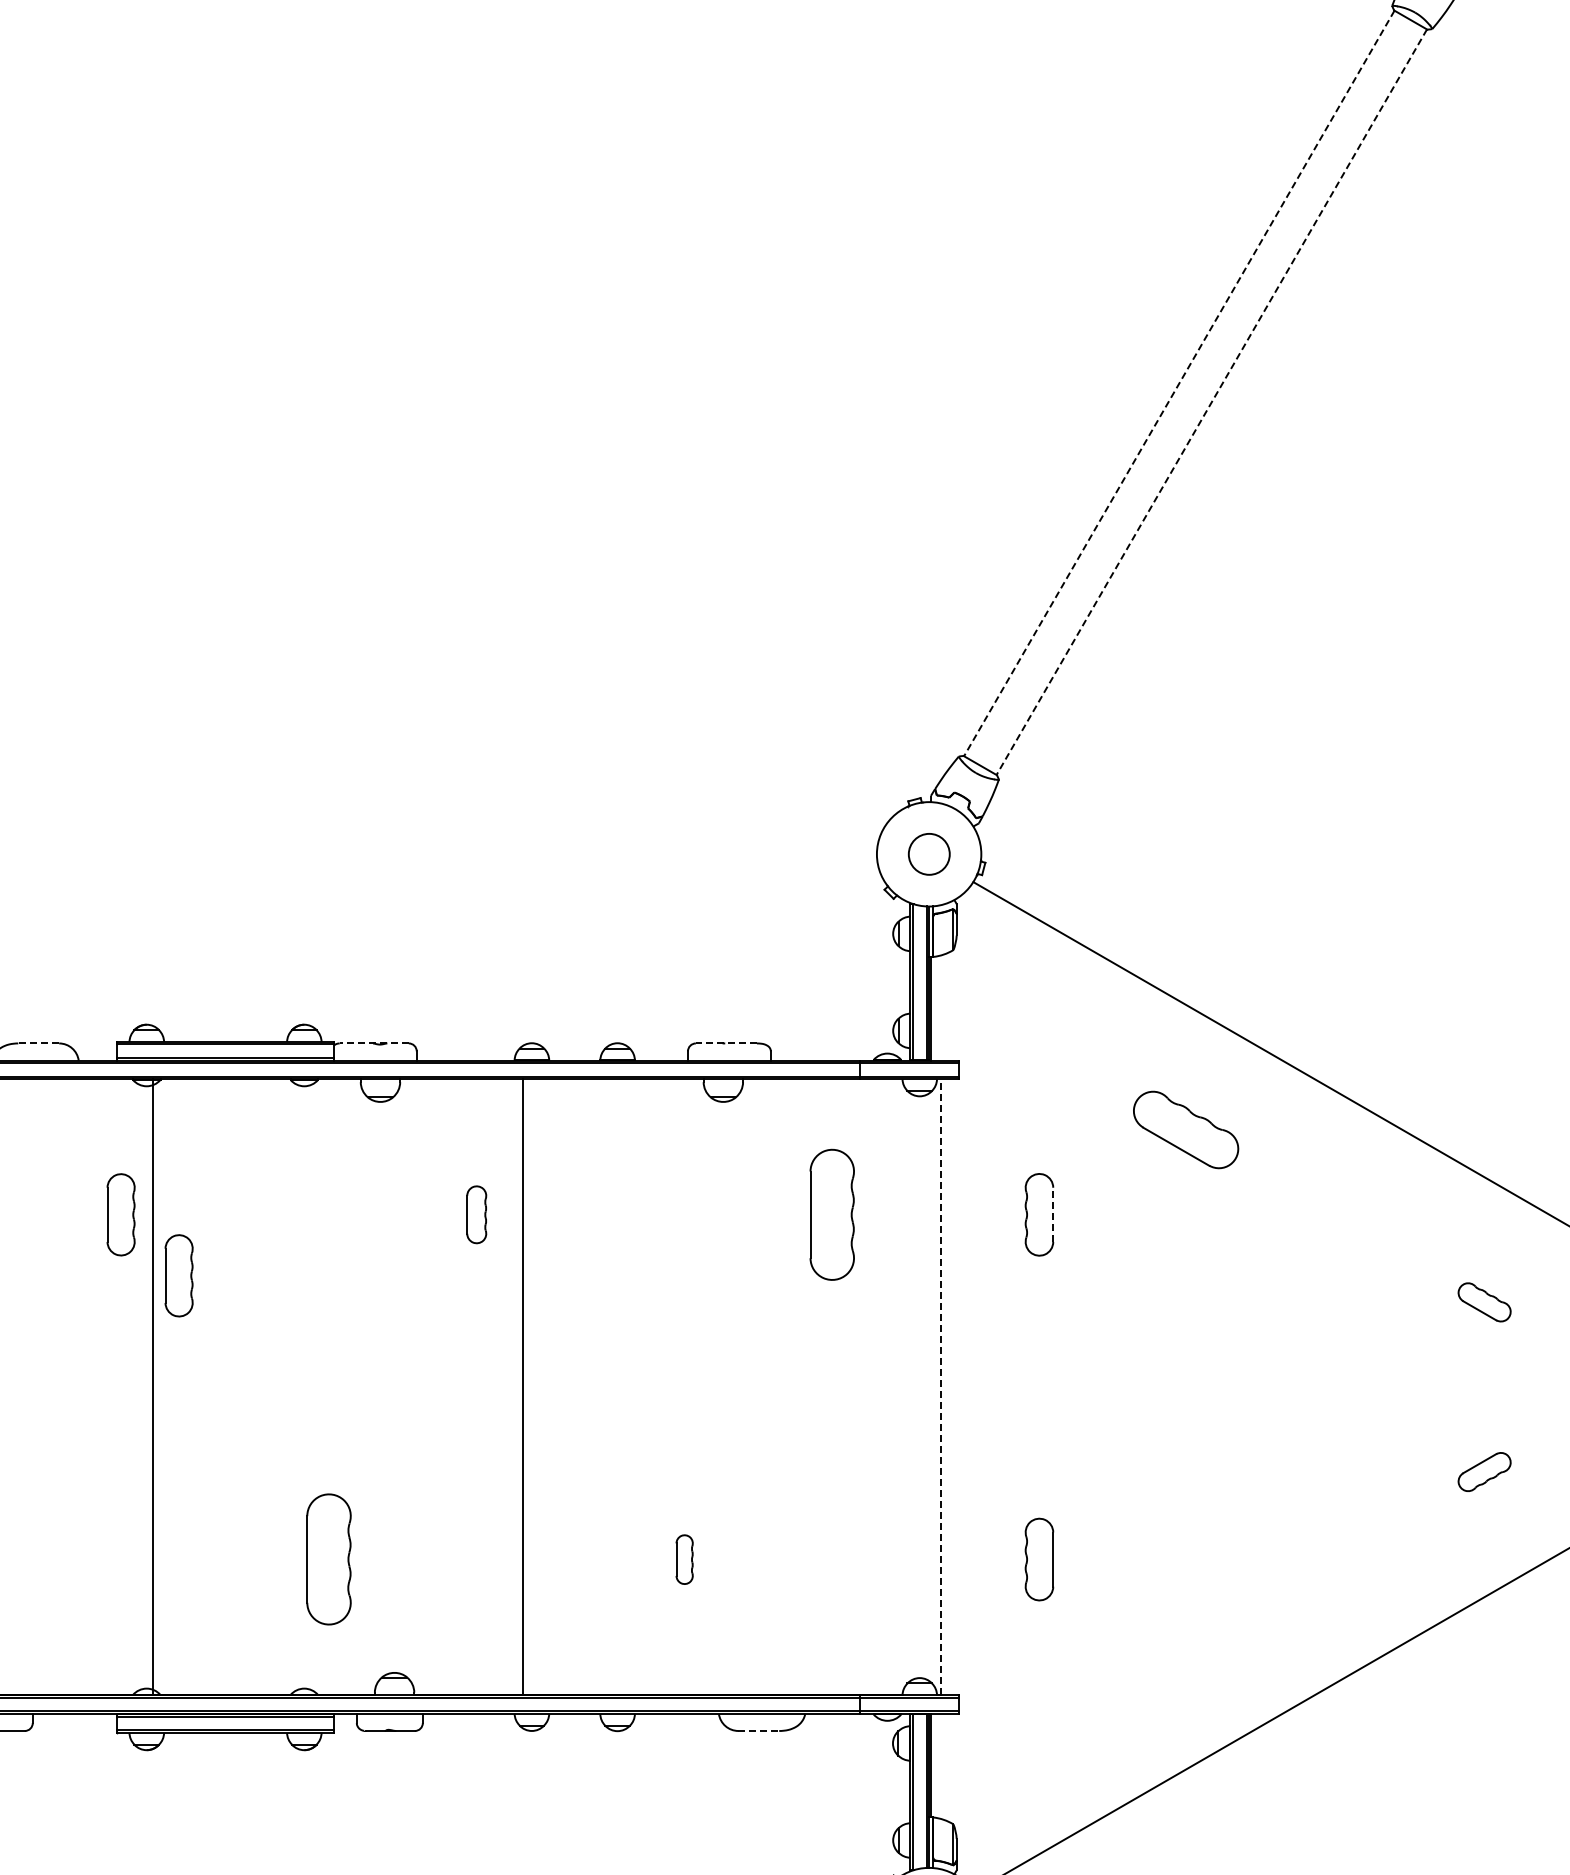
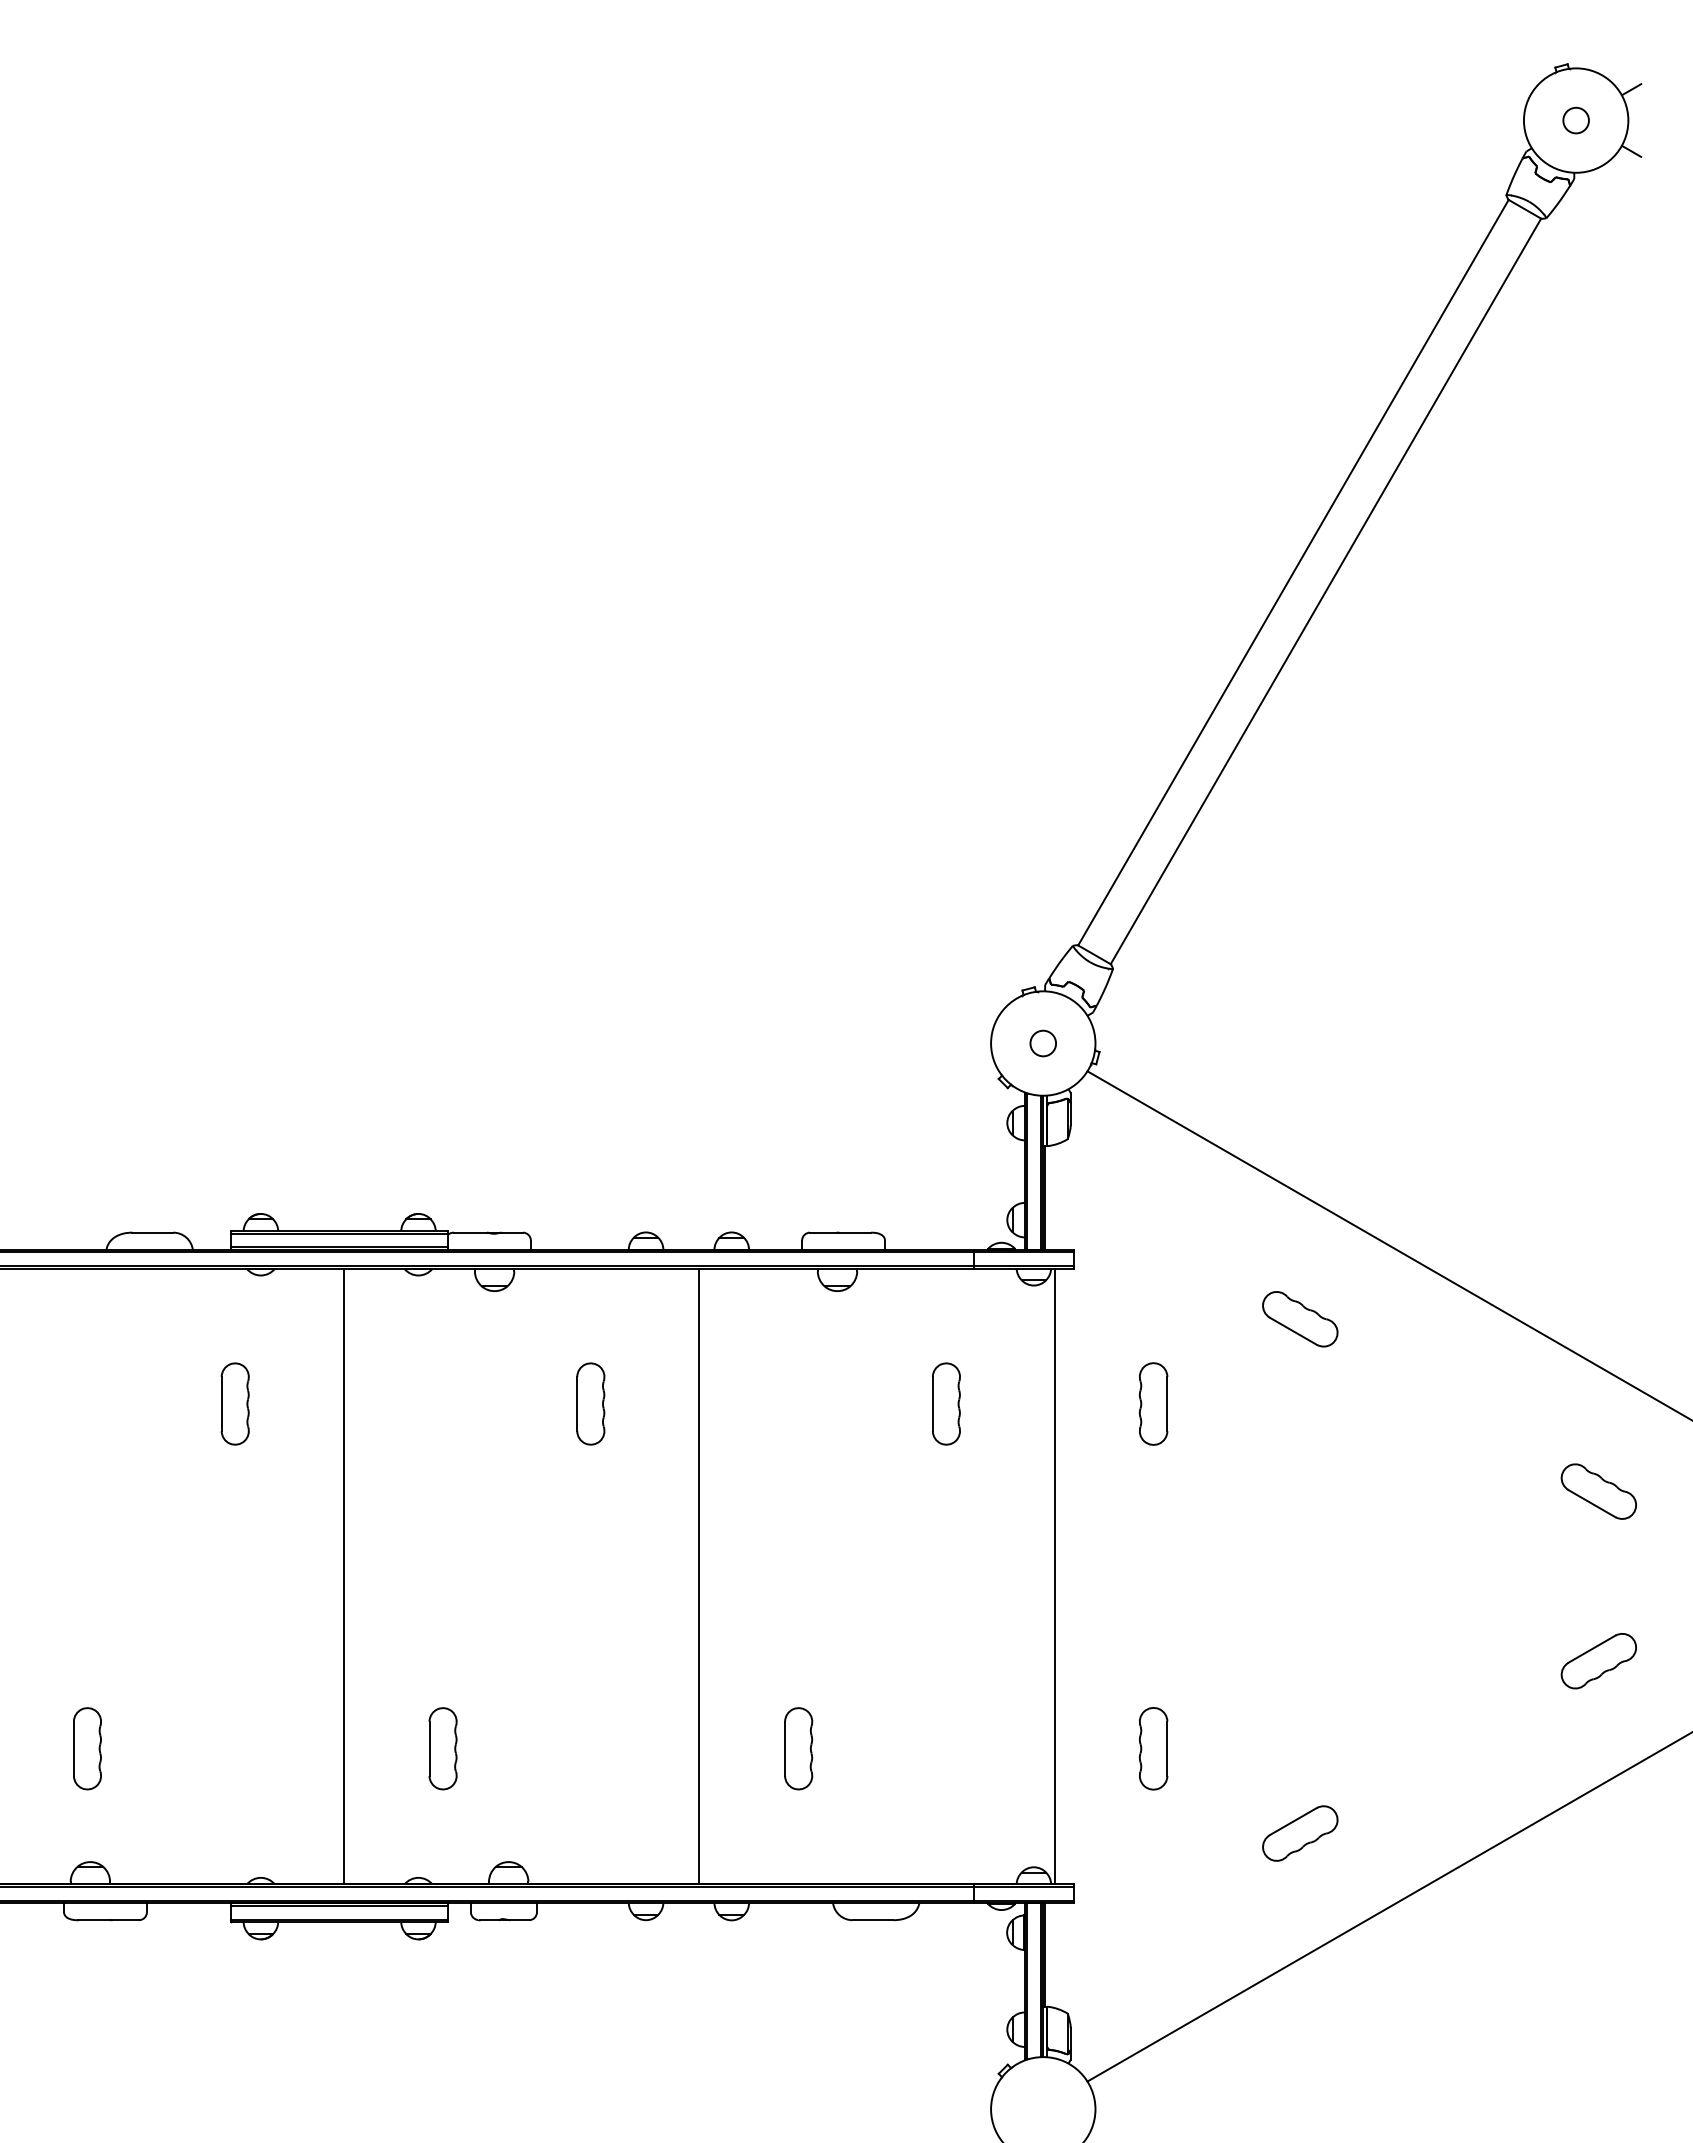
line: (1179, 384) -> (1293, 573), dashed -> solid
line: (1211, 402) -> (1325, 591), dashed -> solid
circle: (928, 854) -> (1042, 1043), size x0.62
line: (38, 1043) -> (152, 1232), dashed -> solid
line: (374, 1043) -> (488, 1232), dashed -> solid
line: (726, 1043) -> (840, 1232), dashed -> solid
part: (1186, 1130) -> (1300, 1319), size x0.71
part: (476, 1214) -> (590, 1403), size x1.43
part: (832, 1214) -> (946, 1403), size x0.62
line: (1053, 1214) -> (1167, 1403), dashed -> solid
part: (178, 1275) -> (292, 1464), removed
part: (1484, 1302) -> (1598, 1491), size x1.43
line: (153, 1387) -> (343, 1576), moved
line: (523, 1387) -> (699, 1576), moved
line: (940, 1387) -> (1054, 1576), dashed -> solid
part: (1484, 1472) -> (1598, 1661), size x1.43
part: (328, 1559) -> (442, 1748), size x0.62
part: (684, 1559) -> (798, 1748), size x1.67
part: (1186, 1644) -> (1300, 1833), added
line: (759, 1731) -> (873, 1920), dashed -> solid

